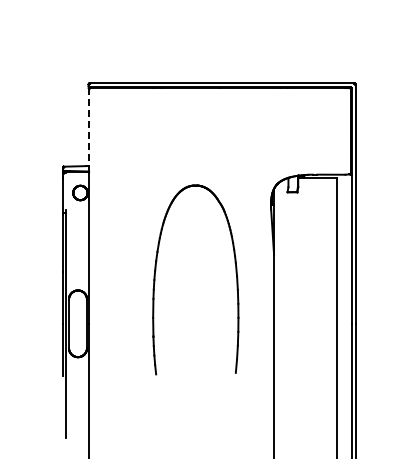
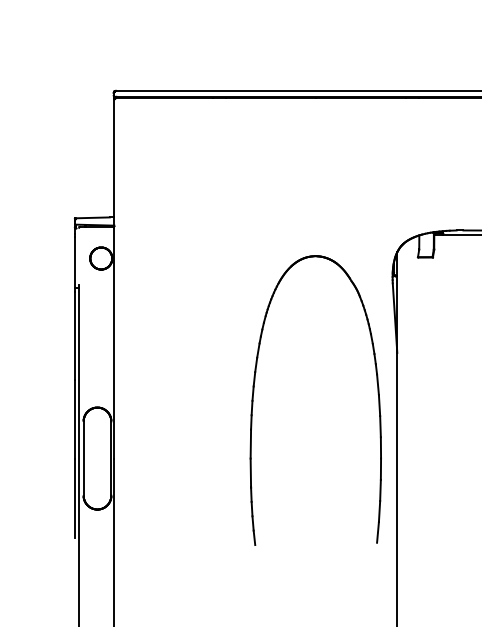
line: (89, 130) -> (115, 162), dashed -> solid
part: (155, 279) -> (254, 399), moved

